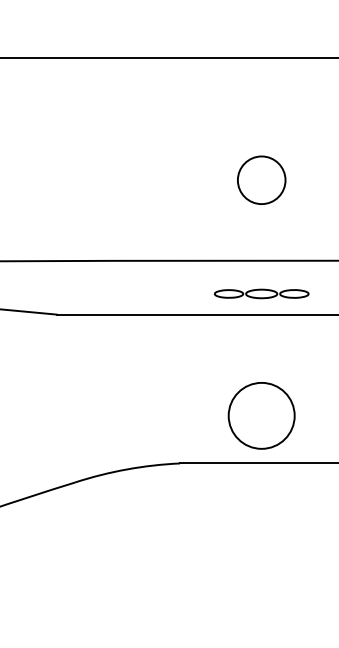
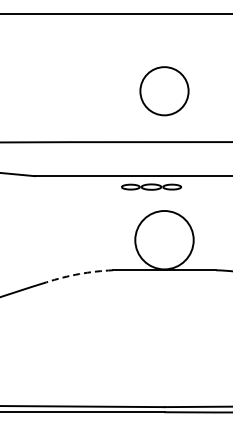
circle: (261, 180) -> (164, 91), size x1.6
part: (261, 292) -> (151, 186), moved
circle: (261, 416) -> (164, 240), size x1.4
arc: (127, 470) -> (79, 274), solid -> dashed

